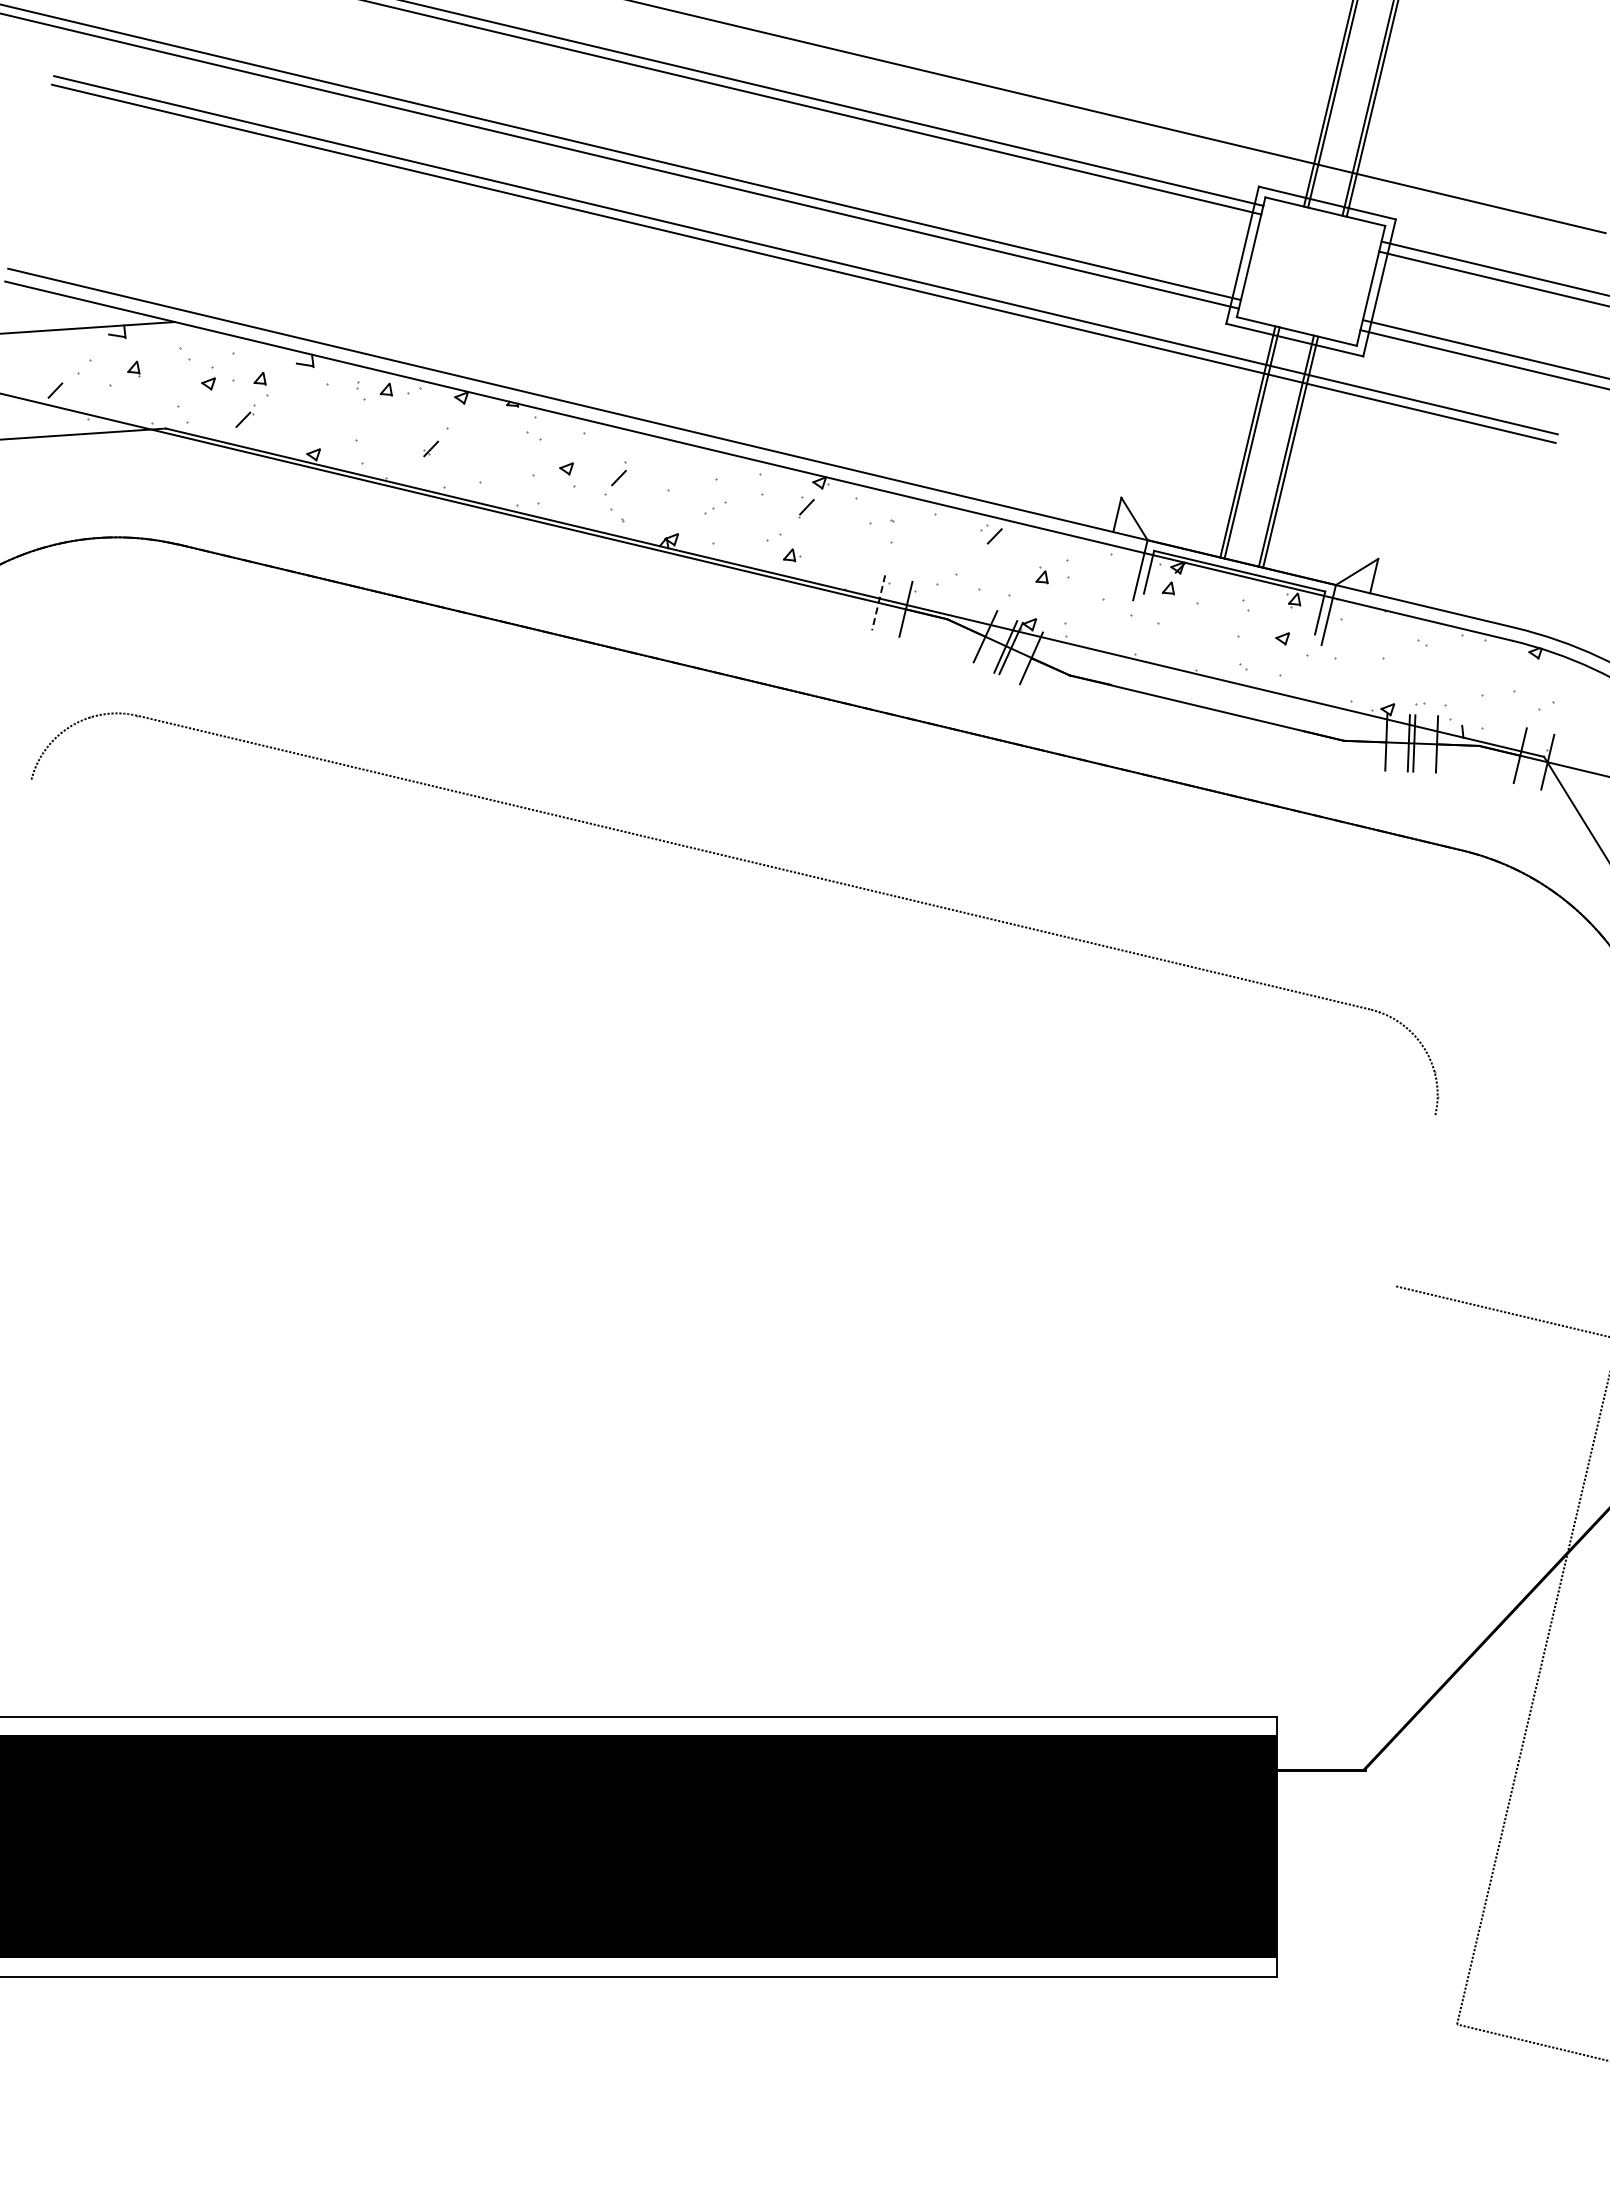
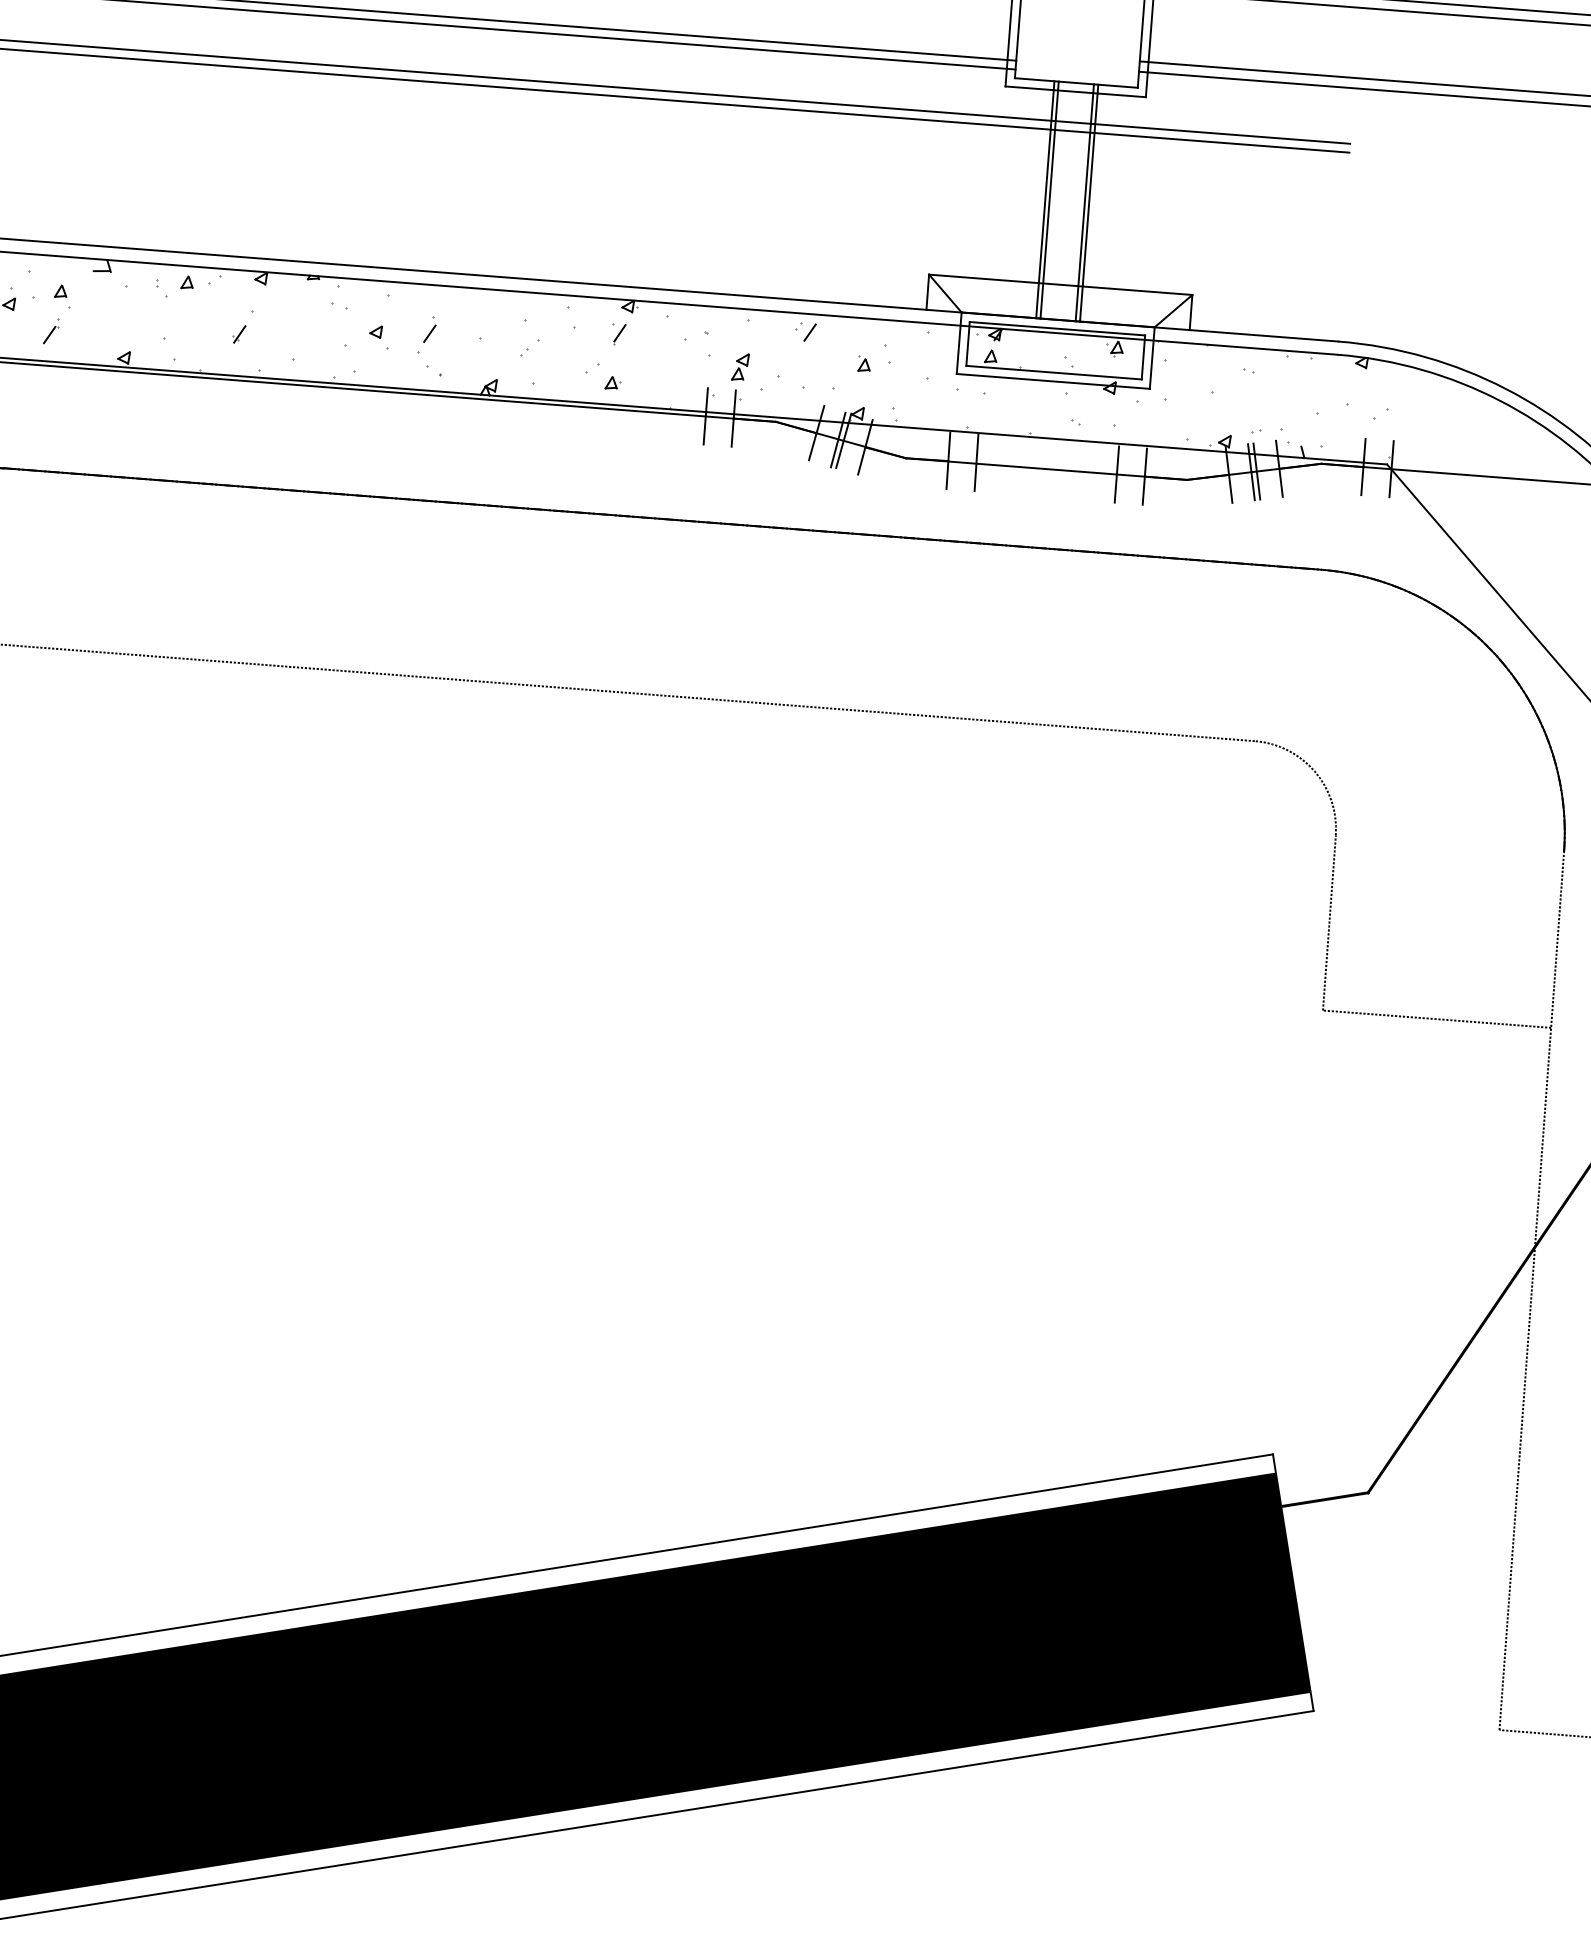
line: (1249, 528) -> (1060, 284), added
part: (920, 560) -> (740, 368), added
line: (878, 603) -> (705, 417), dashed -> solid
line: (1229, 613) -> (1053, 372), added
line: (1227, 622) -> (1053, 381), added
line: (1111, 684) -> (948, 460), added
line: (1138, 690) -> (976, 462), added
line: (1275, 724) -> (1116, 474), added
line: (1302, 730) -> (1144, 476), added
line: (1415, 1200) -> (1329, 922), added

